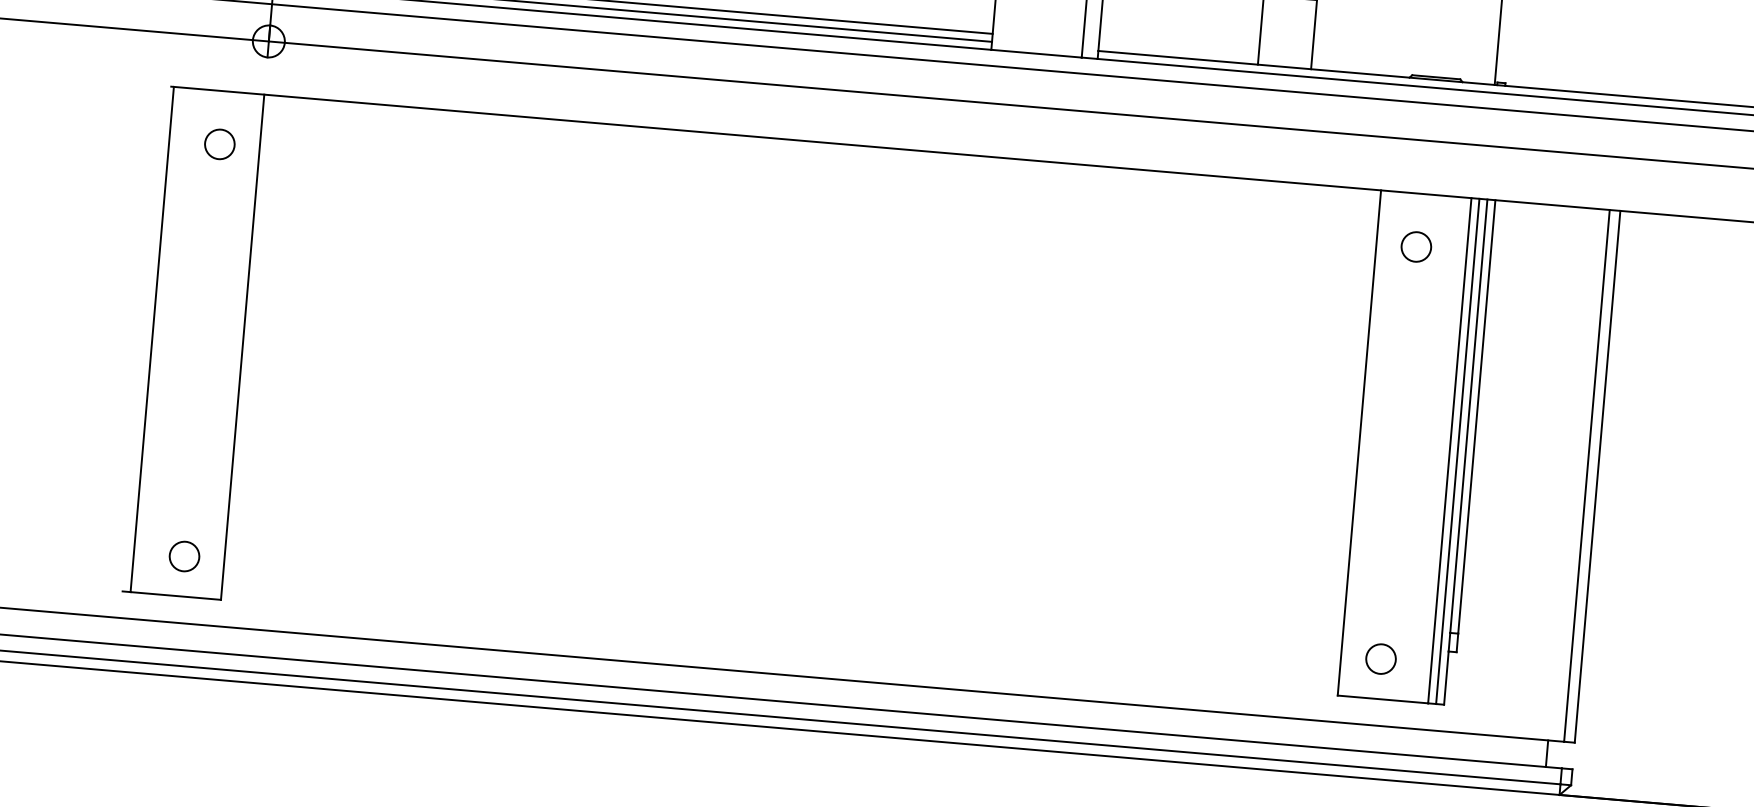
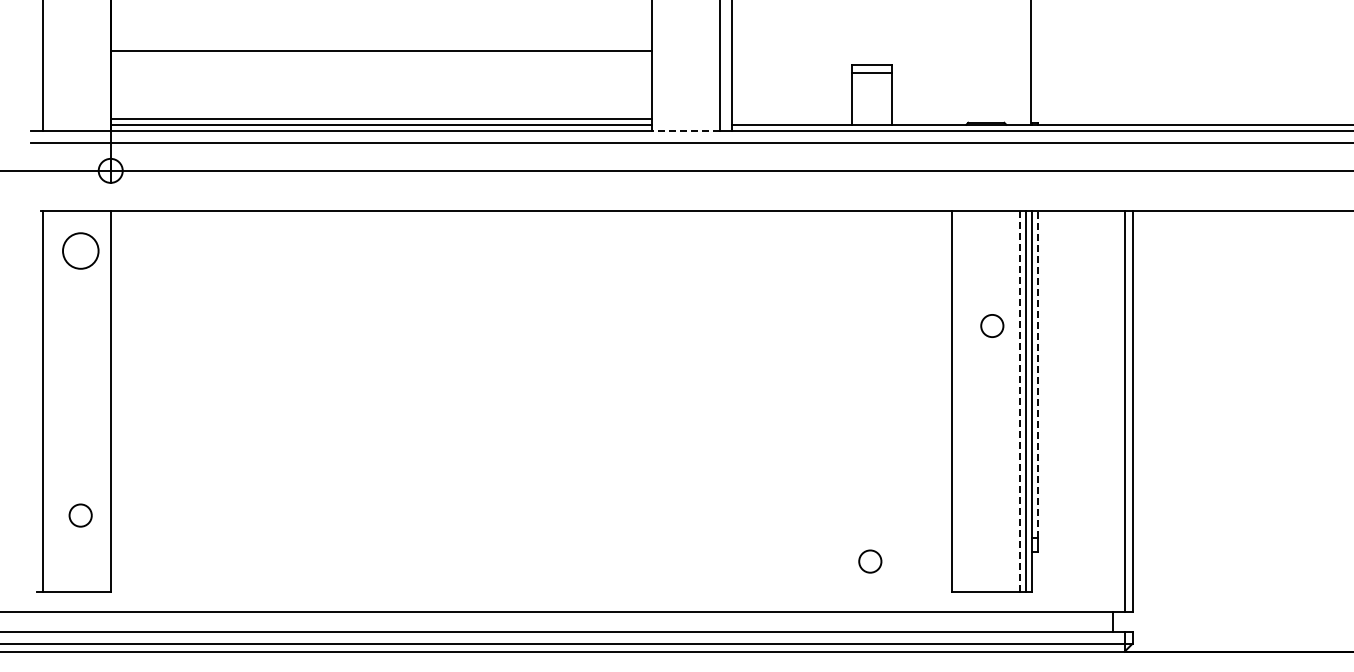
line: (1036, 53) -> (685, 130), solid -> dashed
circle: (219, 143) -> (80, 250), size x1.6
circle: (1416, 246) -> (992, 325), moved
line: (1476, 415) -> (1038, 373), solid -> dashed
line: (1450, 449) -> (1020, 400), solid -> dashed
circle: (184, 556) -> (80, 515), moved
circle: (1381, 659) -> (870, 561), moved

